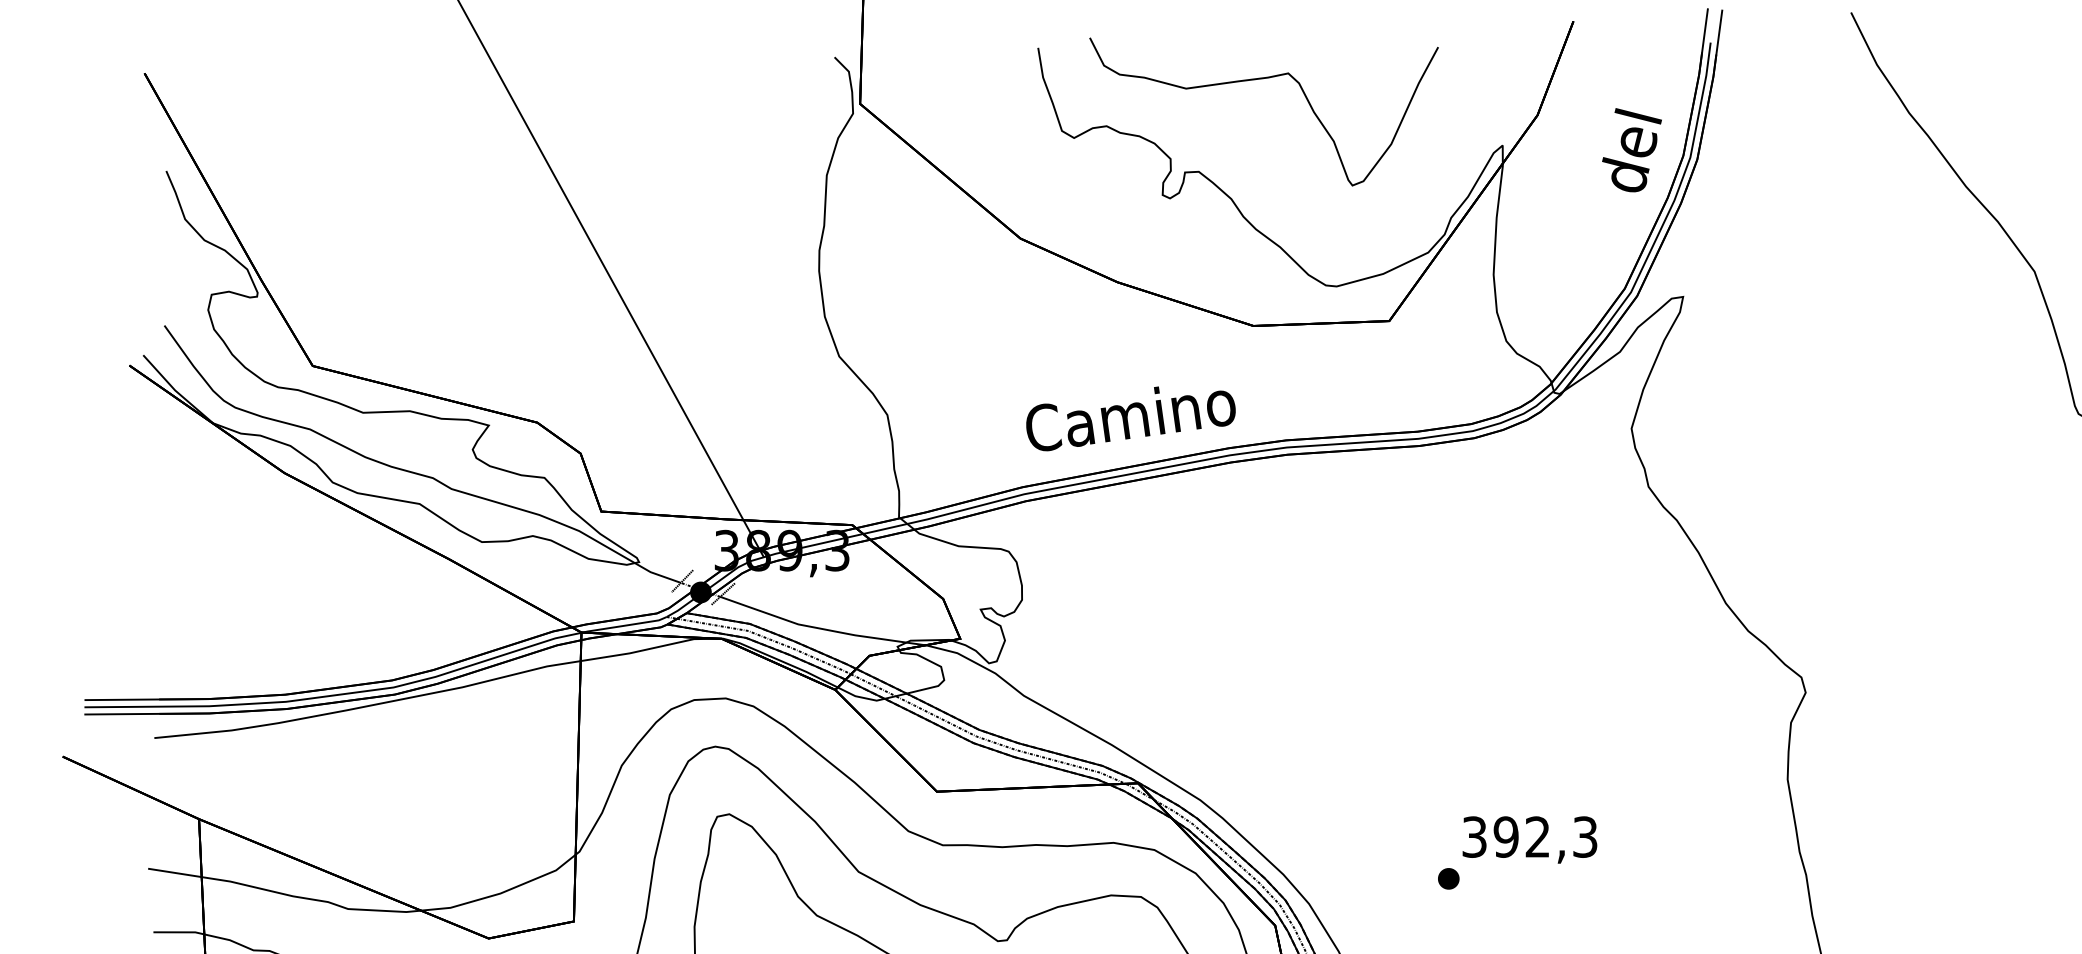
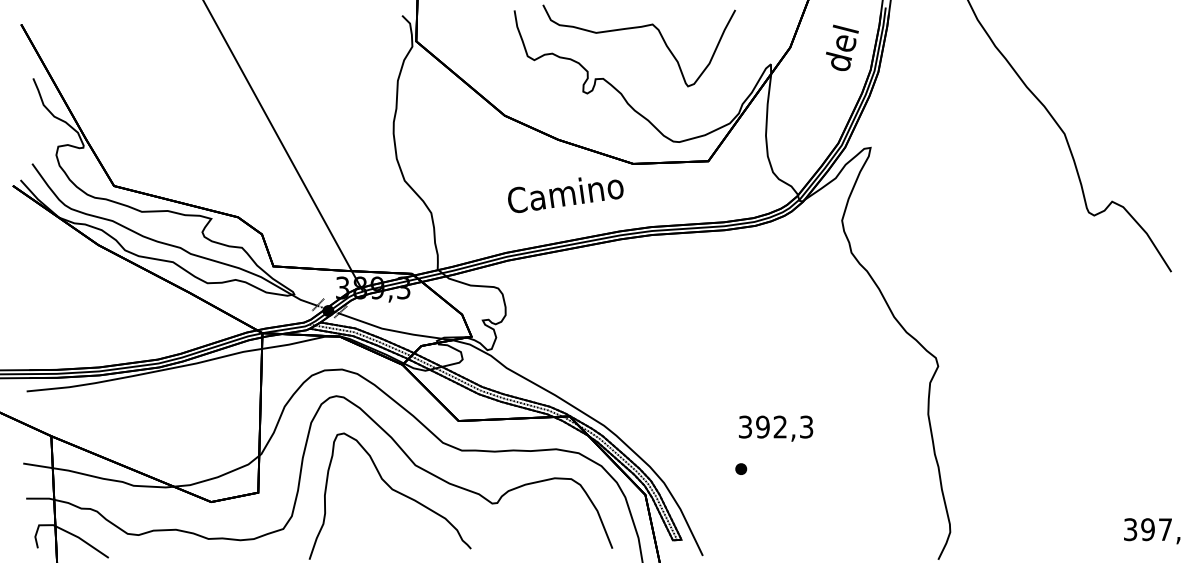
text: (1632, 149) -> (842, 47), moved
text: (1130, 417) -> (565, 194), moved
text: (1530, 839) -> (776, 428), moved

